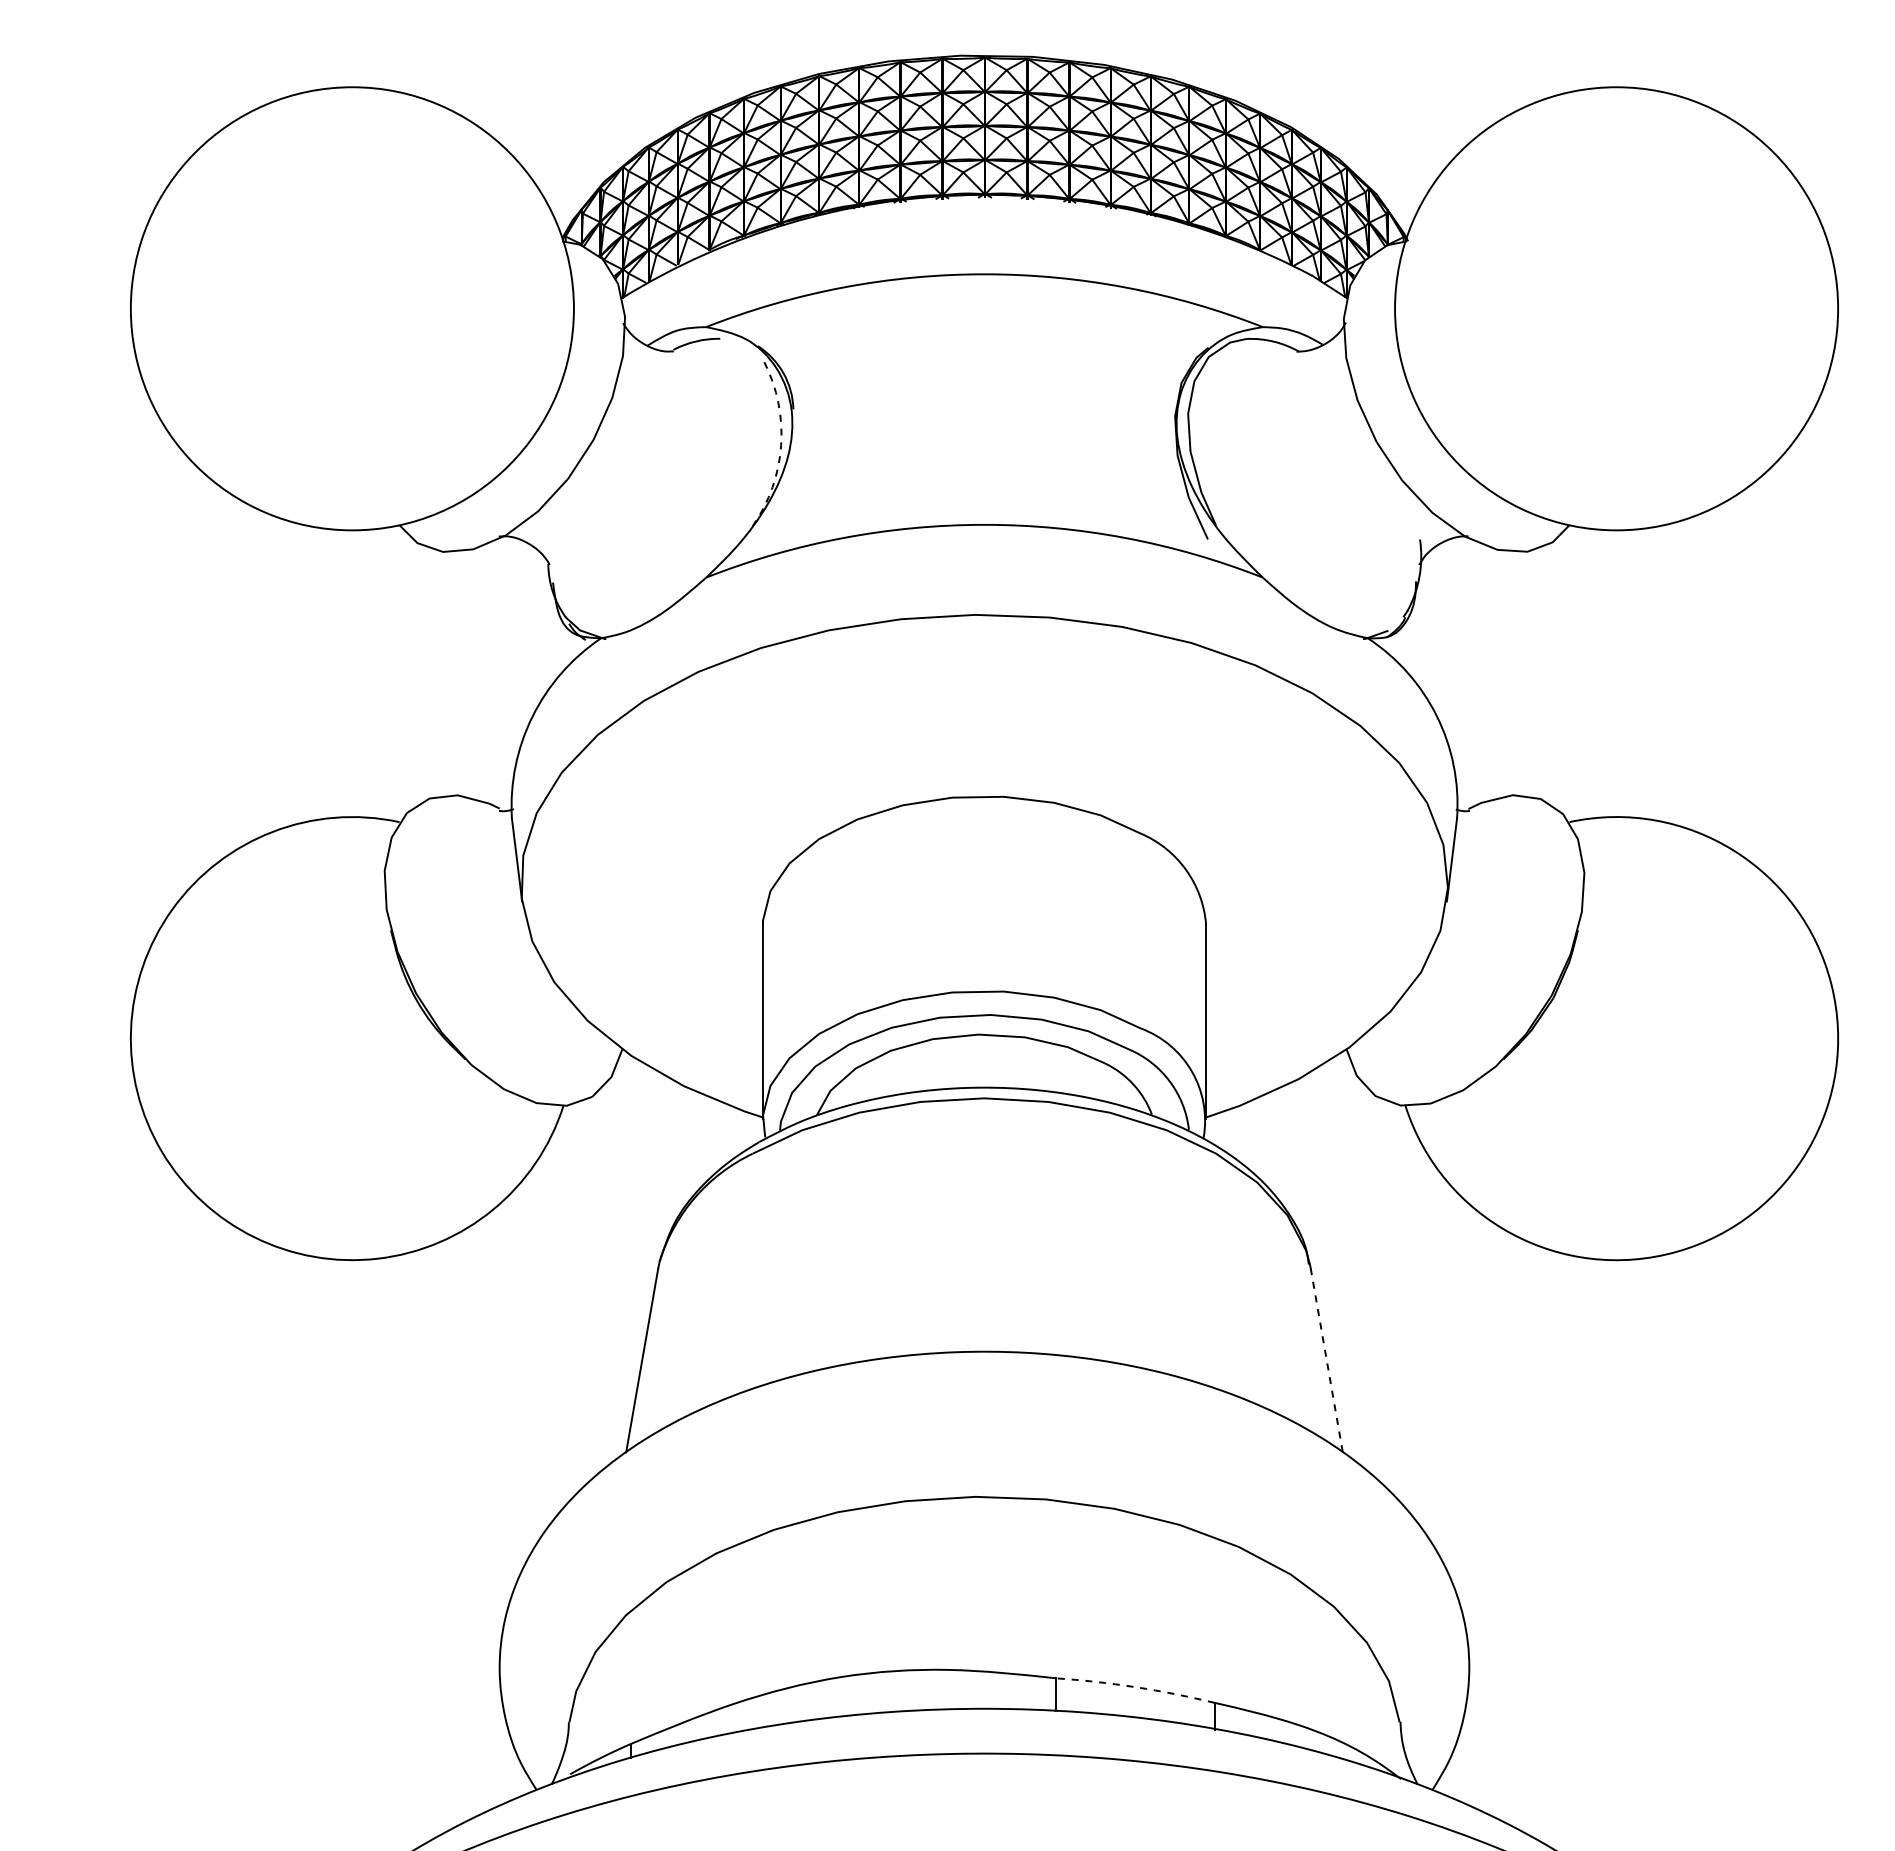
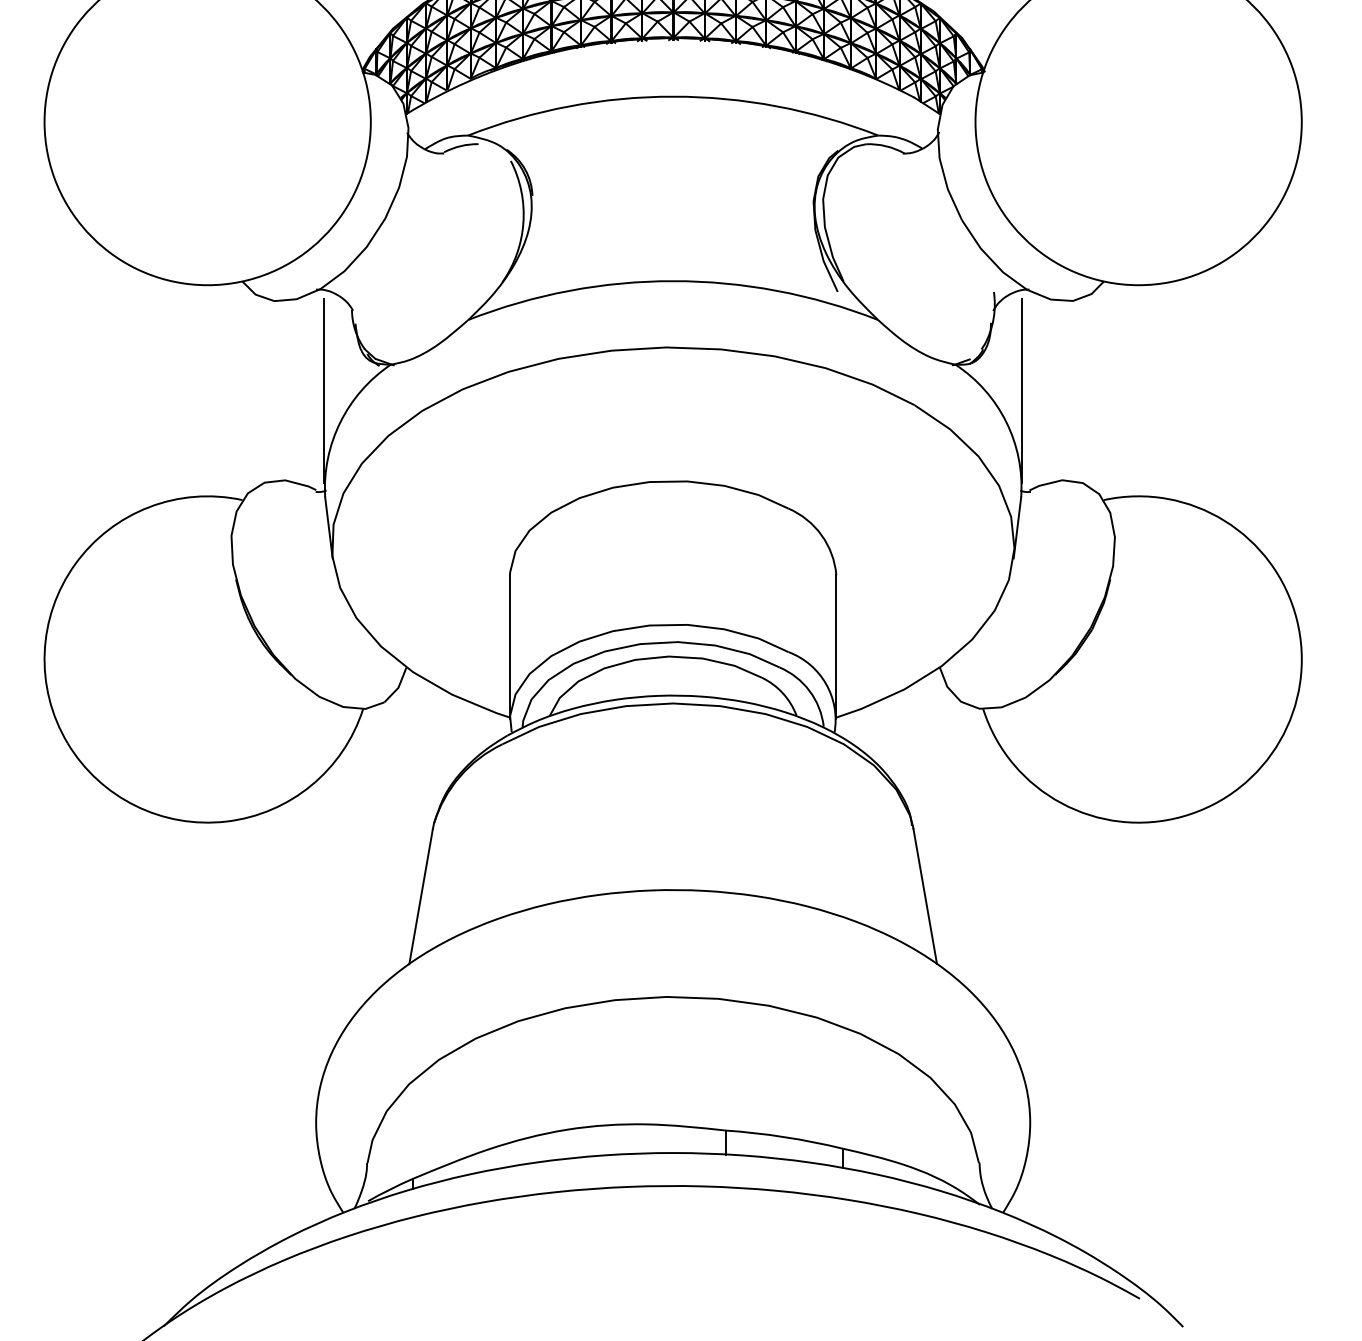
arc: (781, 445) -> (523, 222), dashed -> solid
line: (510, 673) -> (324, 390), added
line: (1458, 673) -> (1022, 390), added
line: (1326, 1359) -> (925, 895), dashed -> solid
arc: (1135, 1687) -> (784, 1137), dashed -> solid

